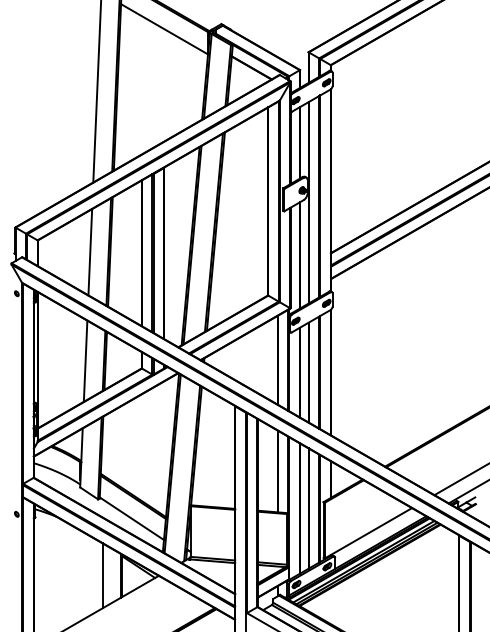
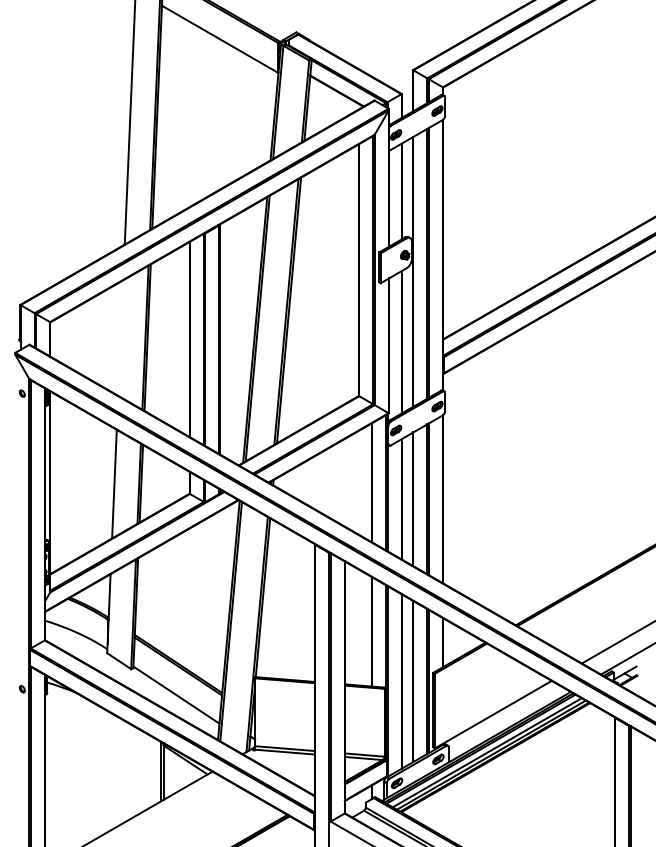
line: (90, 251) -> (120, 337), removed
line: (102, 575) -> (137, 771), removed

